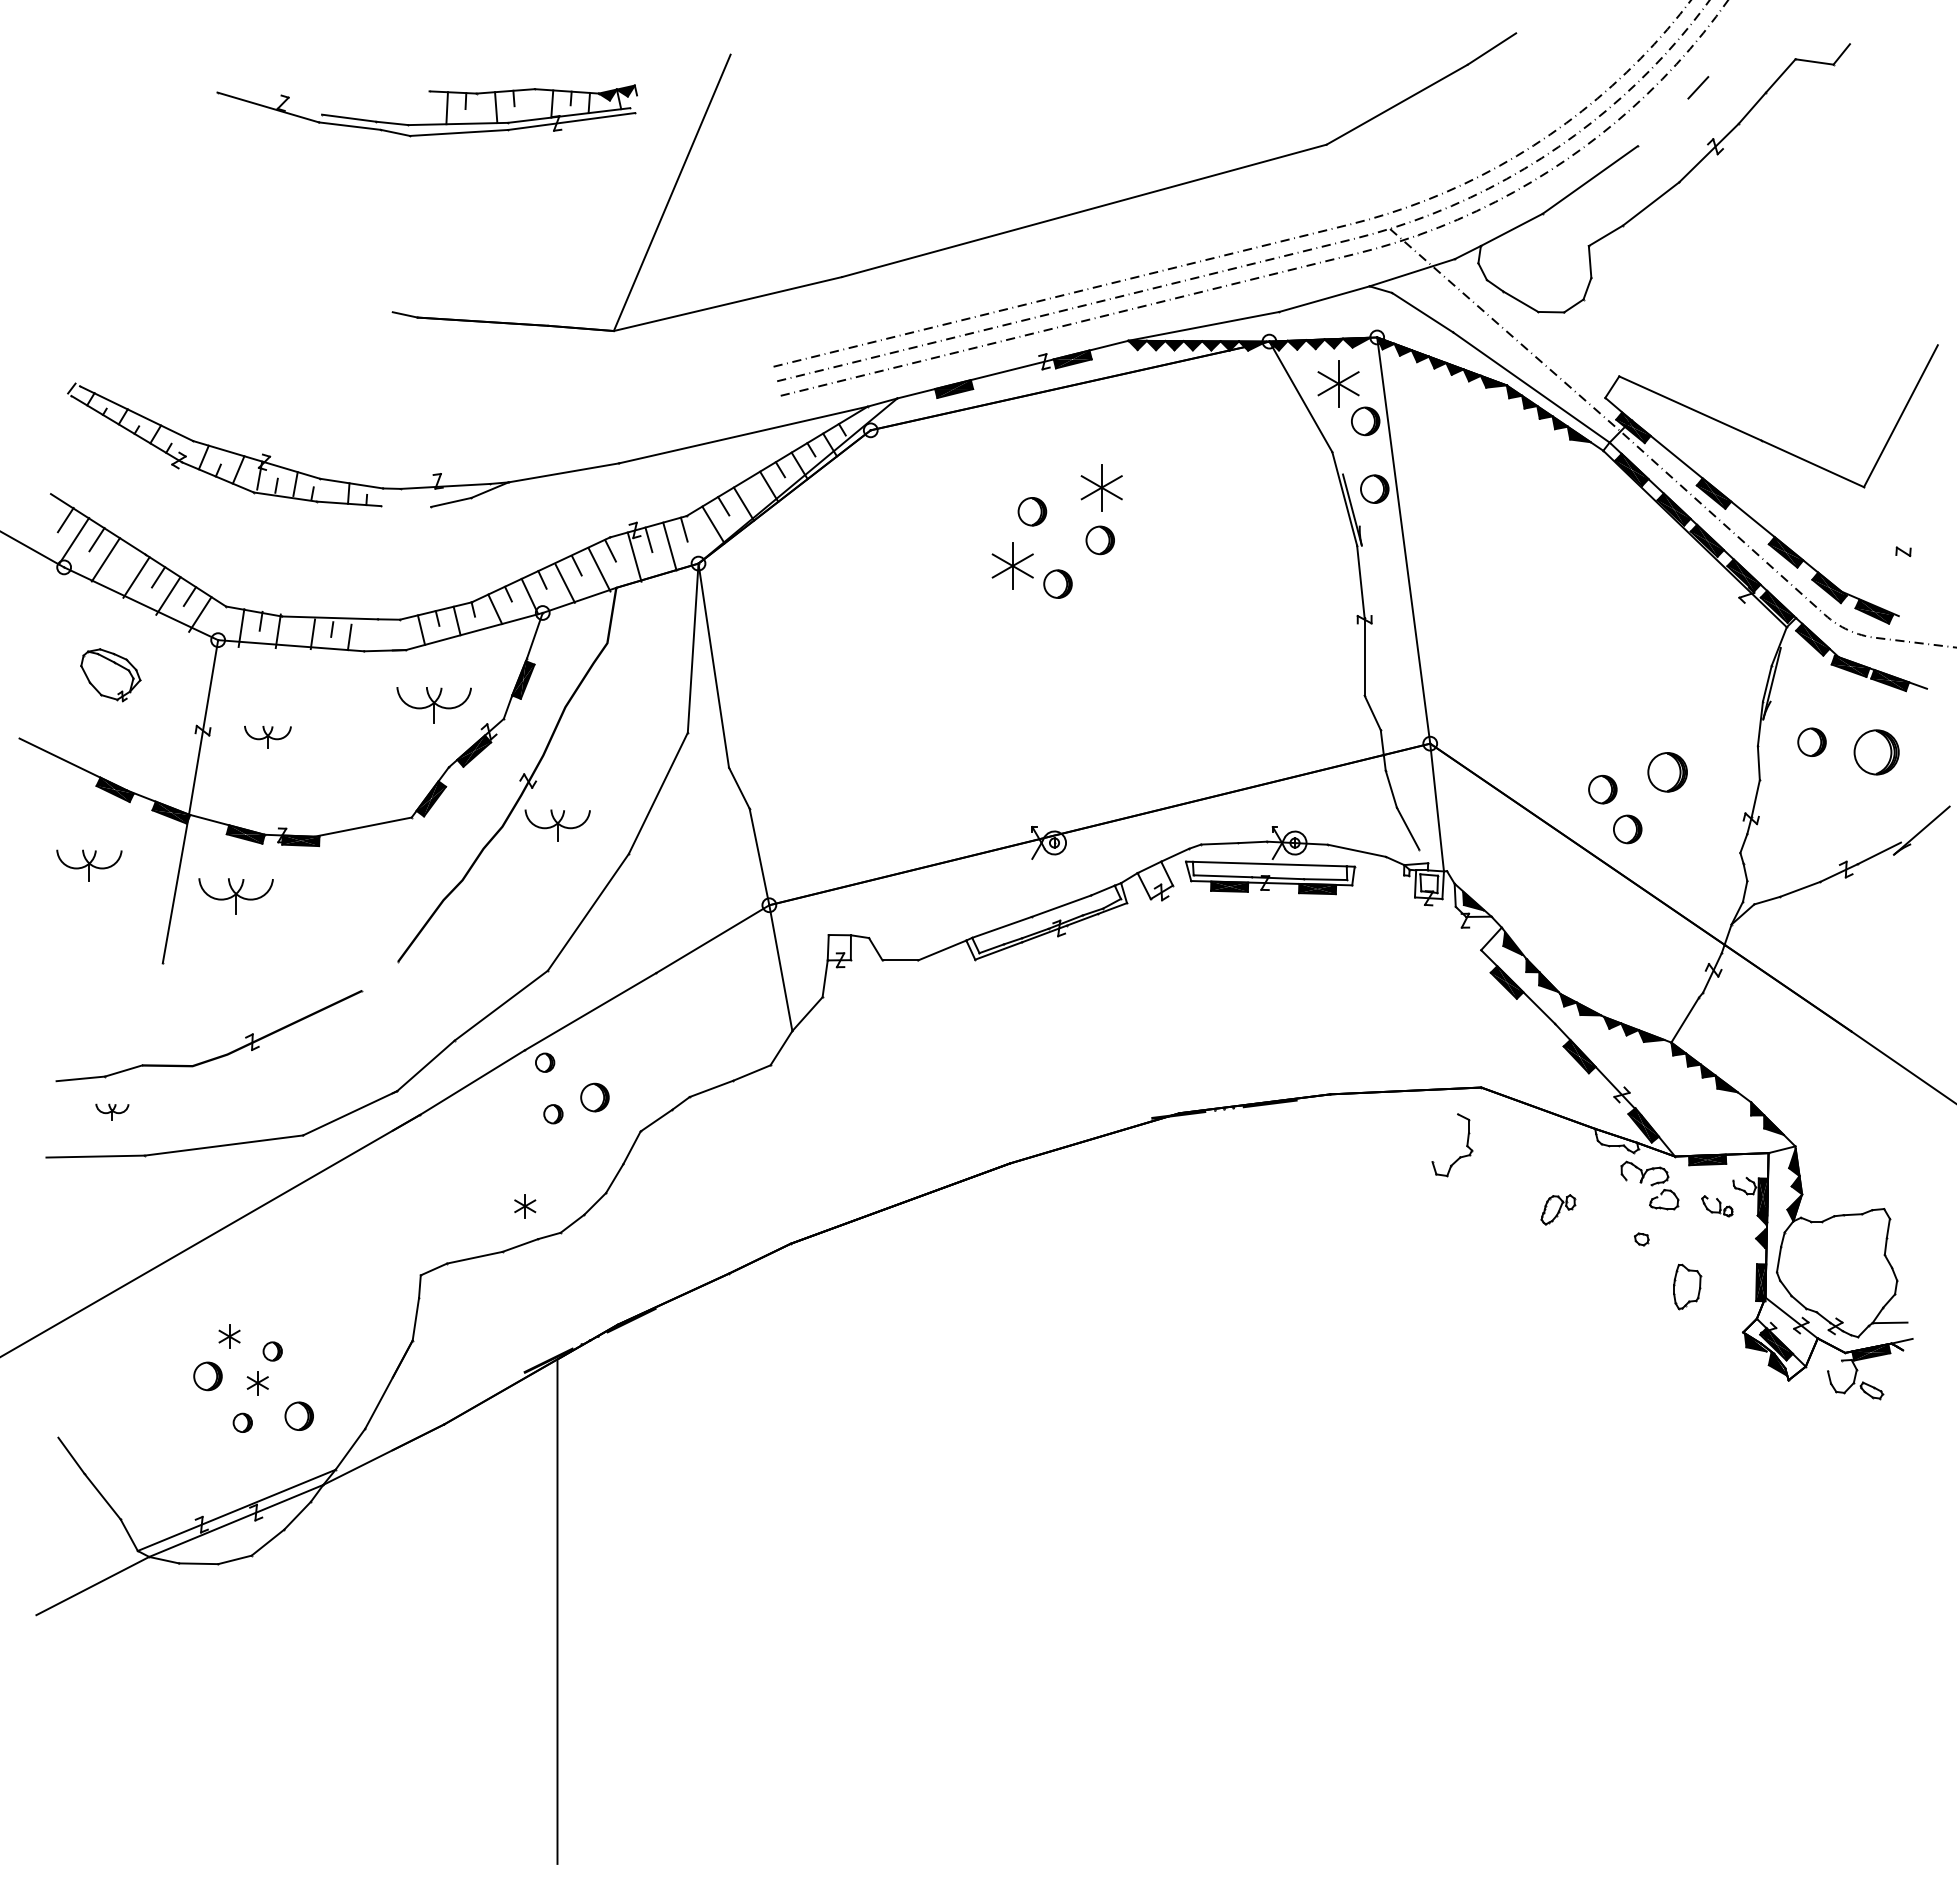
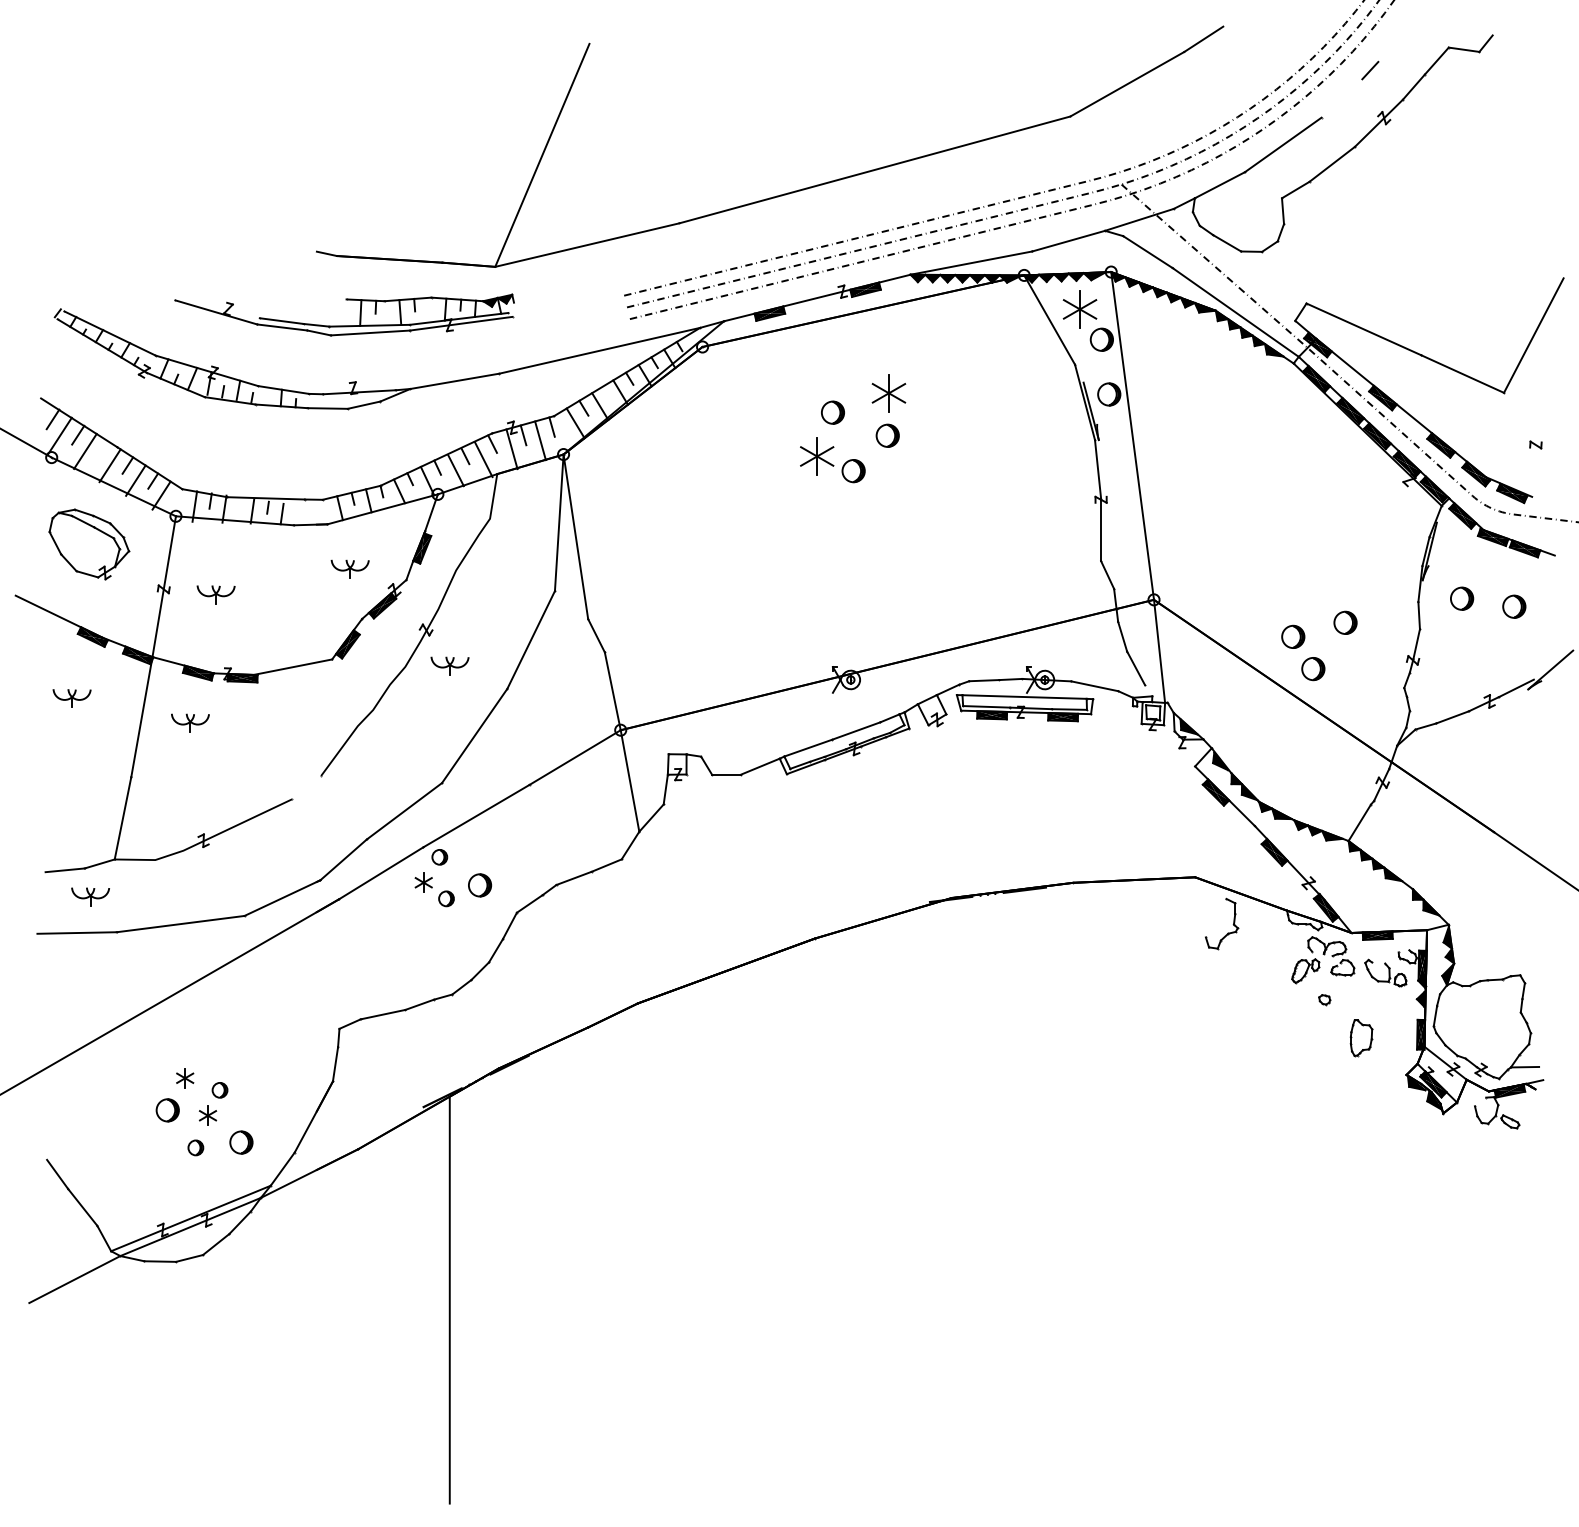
part: (426, 123) -> (344, 325), moved
line: (406, 506) -> (327, 408), added
part: (110, 675) -> (89, 544), size x1.67
part: (433, 705) -> (349, 569), size x0.62
part: (1876, 751) -> (1514, 606), size x0.62
part: (1667, 771) -> (1345, 622), size x0.71
part: (557, 825) -> (449, 665), size x0.71
part: (89, 865) -> (72, 698), size x0.71
part: (235, 895) -> (189, 722), size x0.62
line: (152, 1014) -> (123, 818), added
part: (112, 1111) -> (90, 896), size x1.43
part: (1459, 1156) -> (1227, 932), moved
part: (1717, 1205) -> (1385, 972), size x1.67
part: (525, 1206) -> (423, 882), moved
part: (1558, 1209) -> (1305, 970), moved

